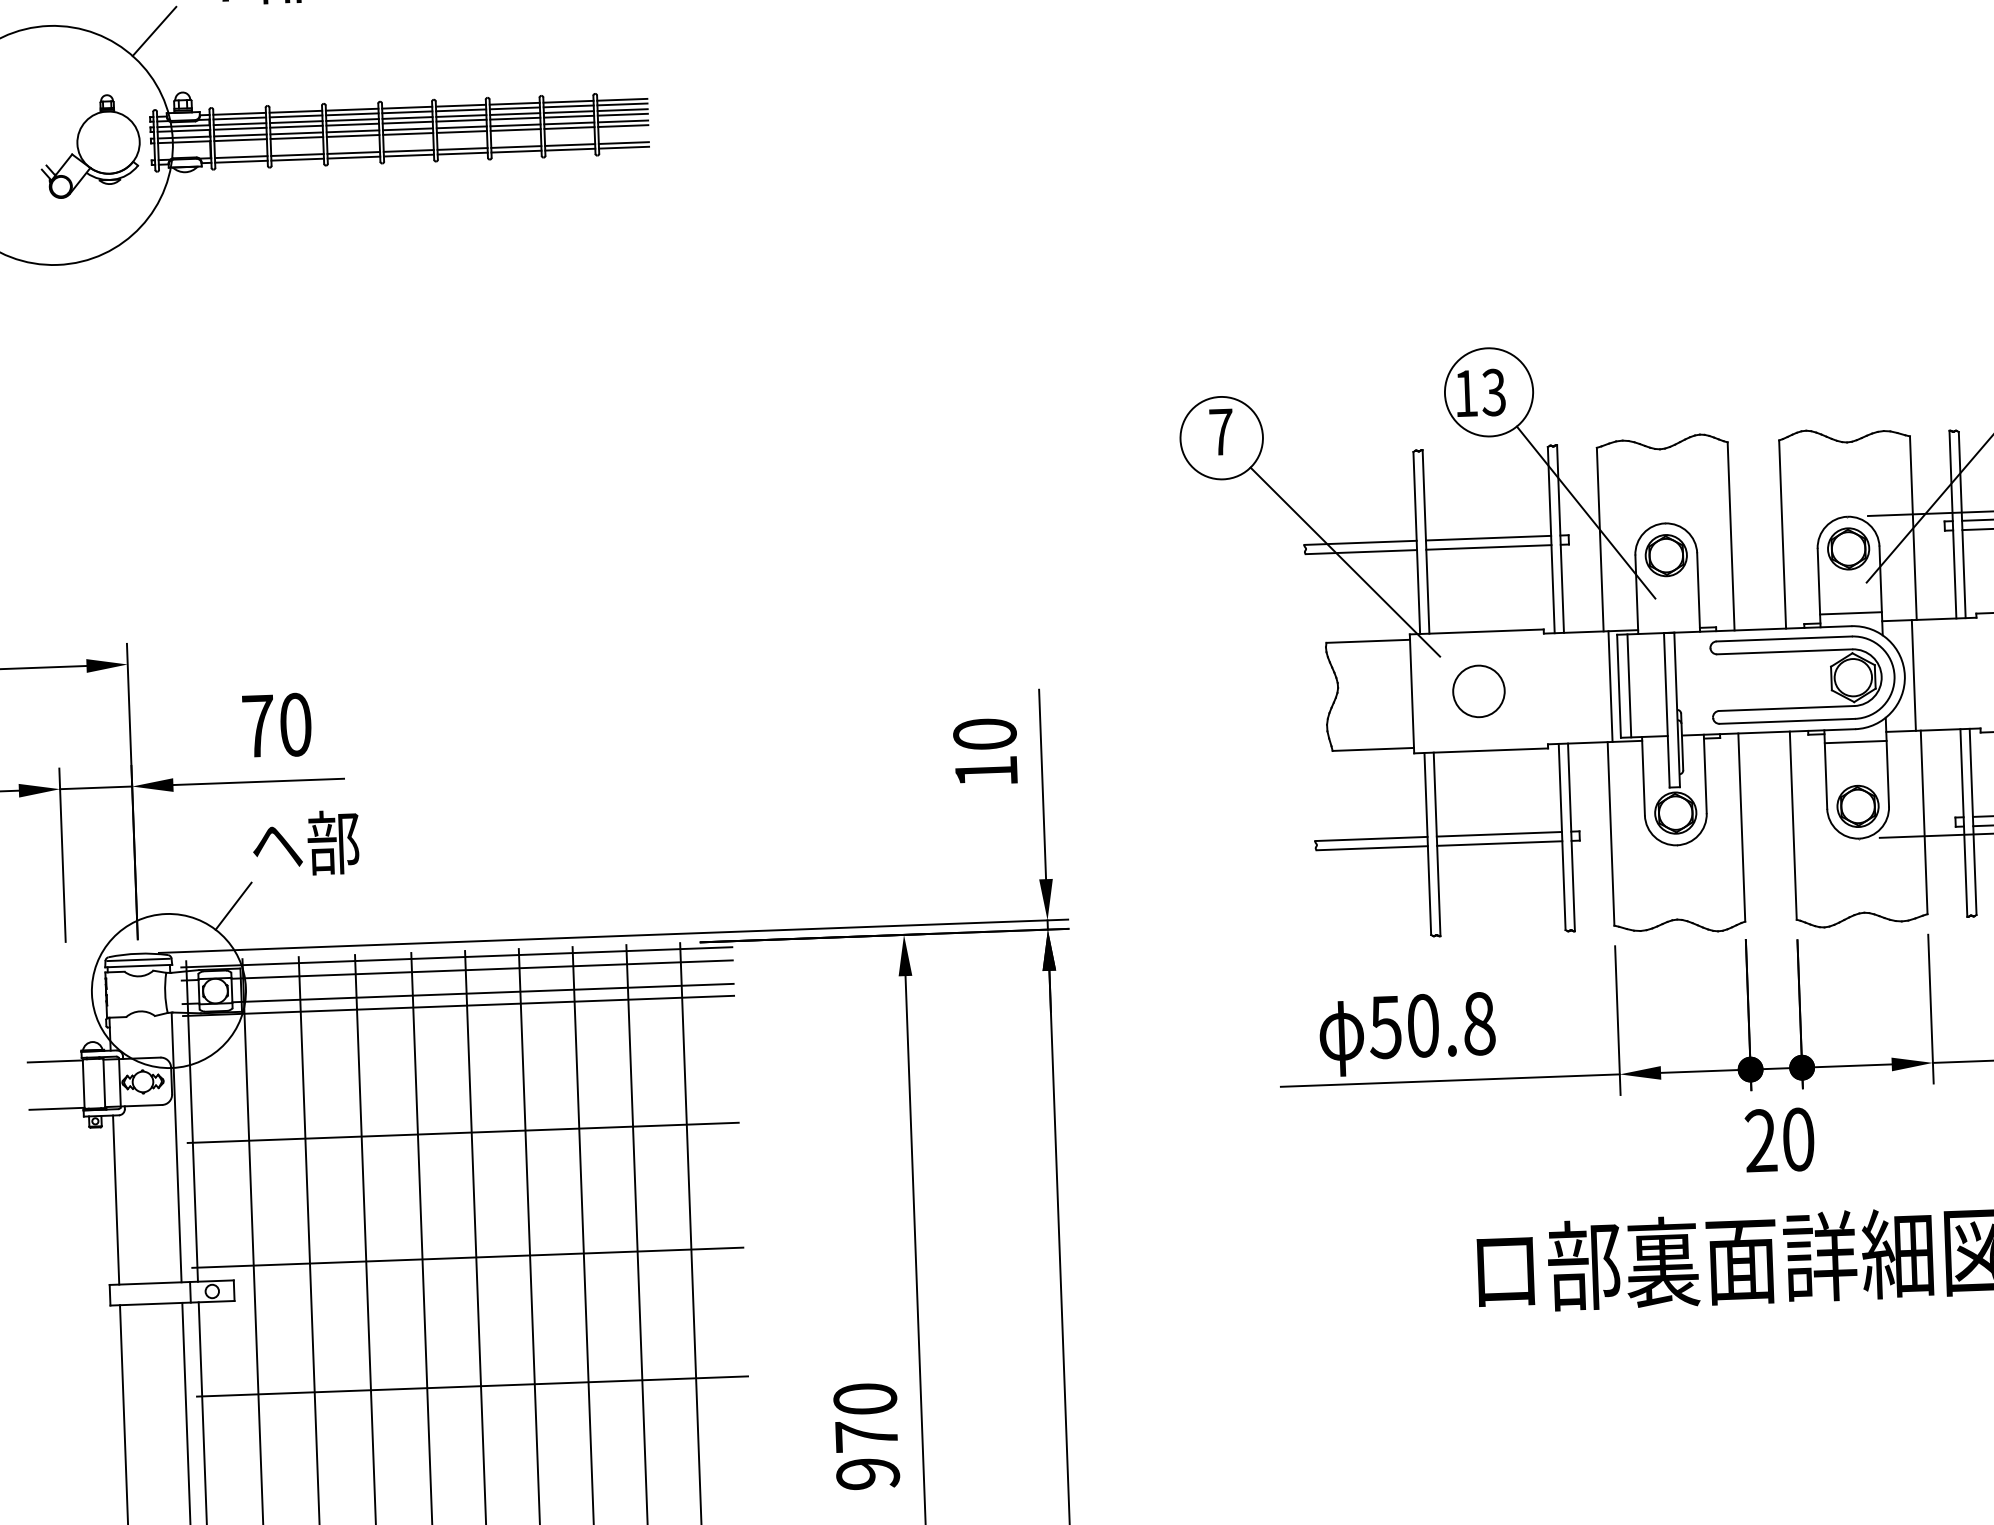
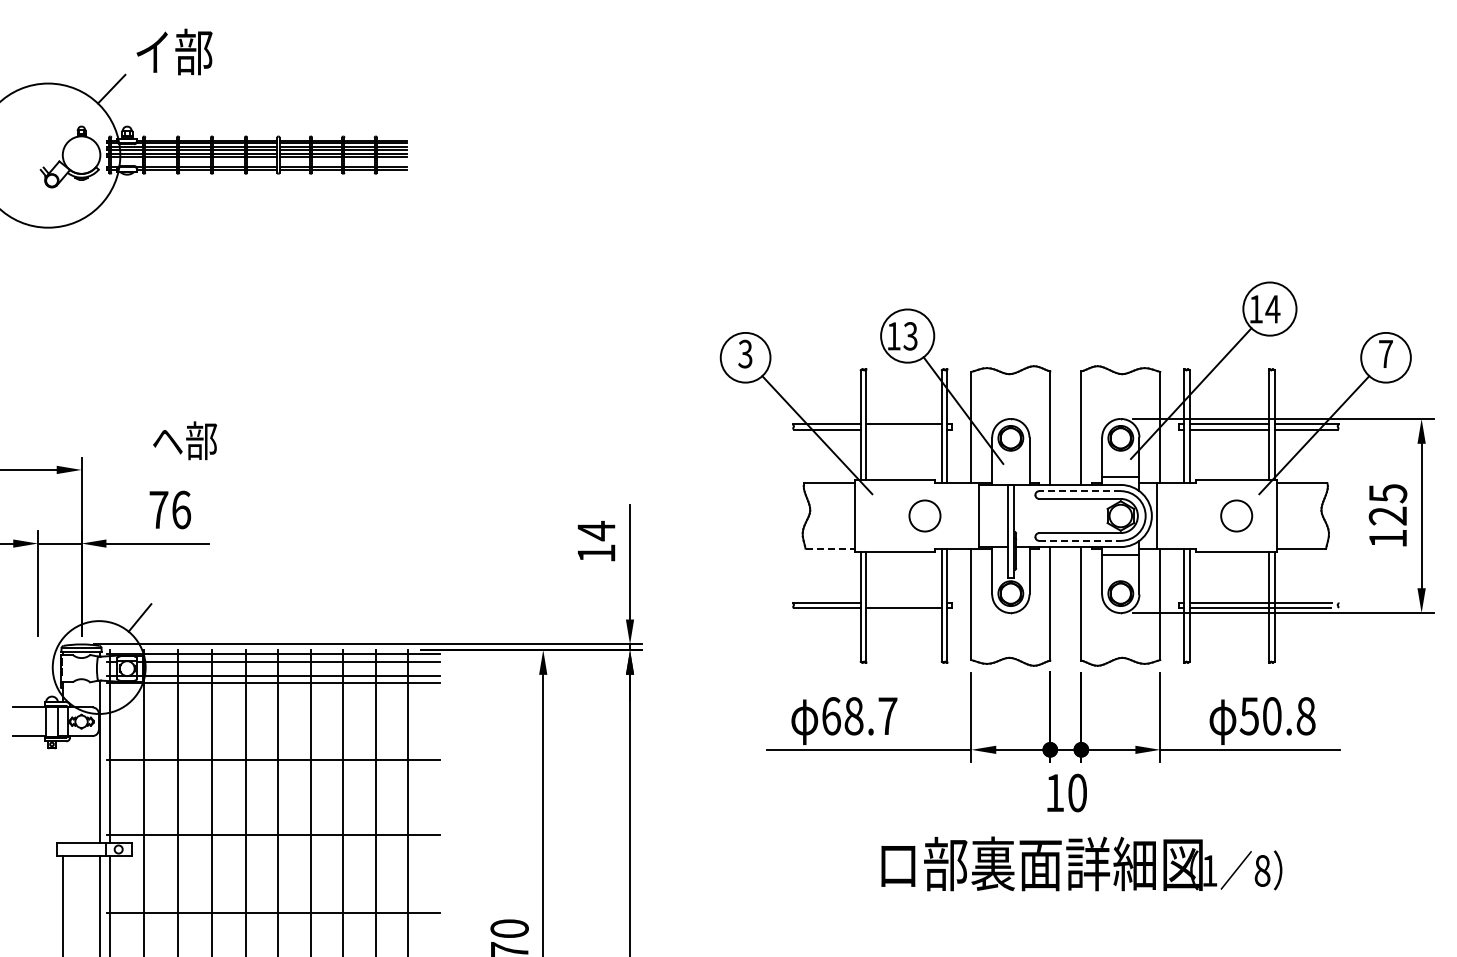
text: (1221, 431) -> (745, 353), 7 -> 3
line: (1487, 547) -> (903, 429), removed
line: (1785, 639) -> (1080, 491), solid -> dashed
line: (1610, 685) -> (974, 515), removed
line: (1628, 685) -> (985, 515), removed
circle: (1478, 690) -> (924, 515), moved
line: (1787, 720) -> (1080, 540), solid -> dashed
text: (295, 723) -> (181, 509), 70 -> 76
text: (985, 733) -> (596, 530), 10 -> 14
line: (1374, 749) -> (830, 548), solid -> dashed
line: (1498, 834) -> (903, 602), removed
text: (306, 843) -> (185, 440), moved
text: (1432, 1025) -> (859, 716), 50.8 -> 68.7
text: (1760, 1140) -> (1054, 792), 20 -> 10
line: (115, 1200) -> (62, 792), removed

